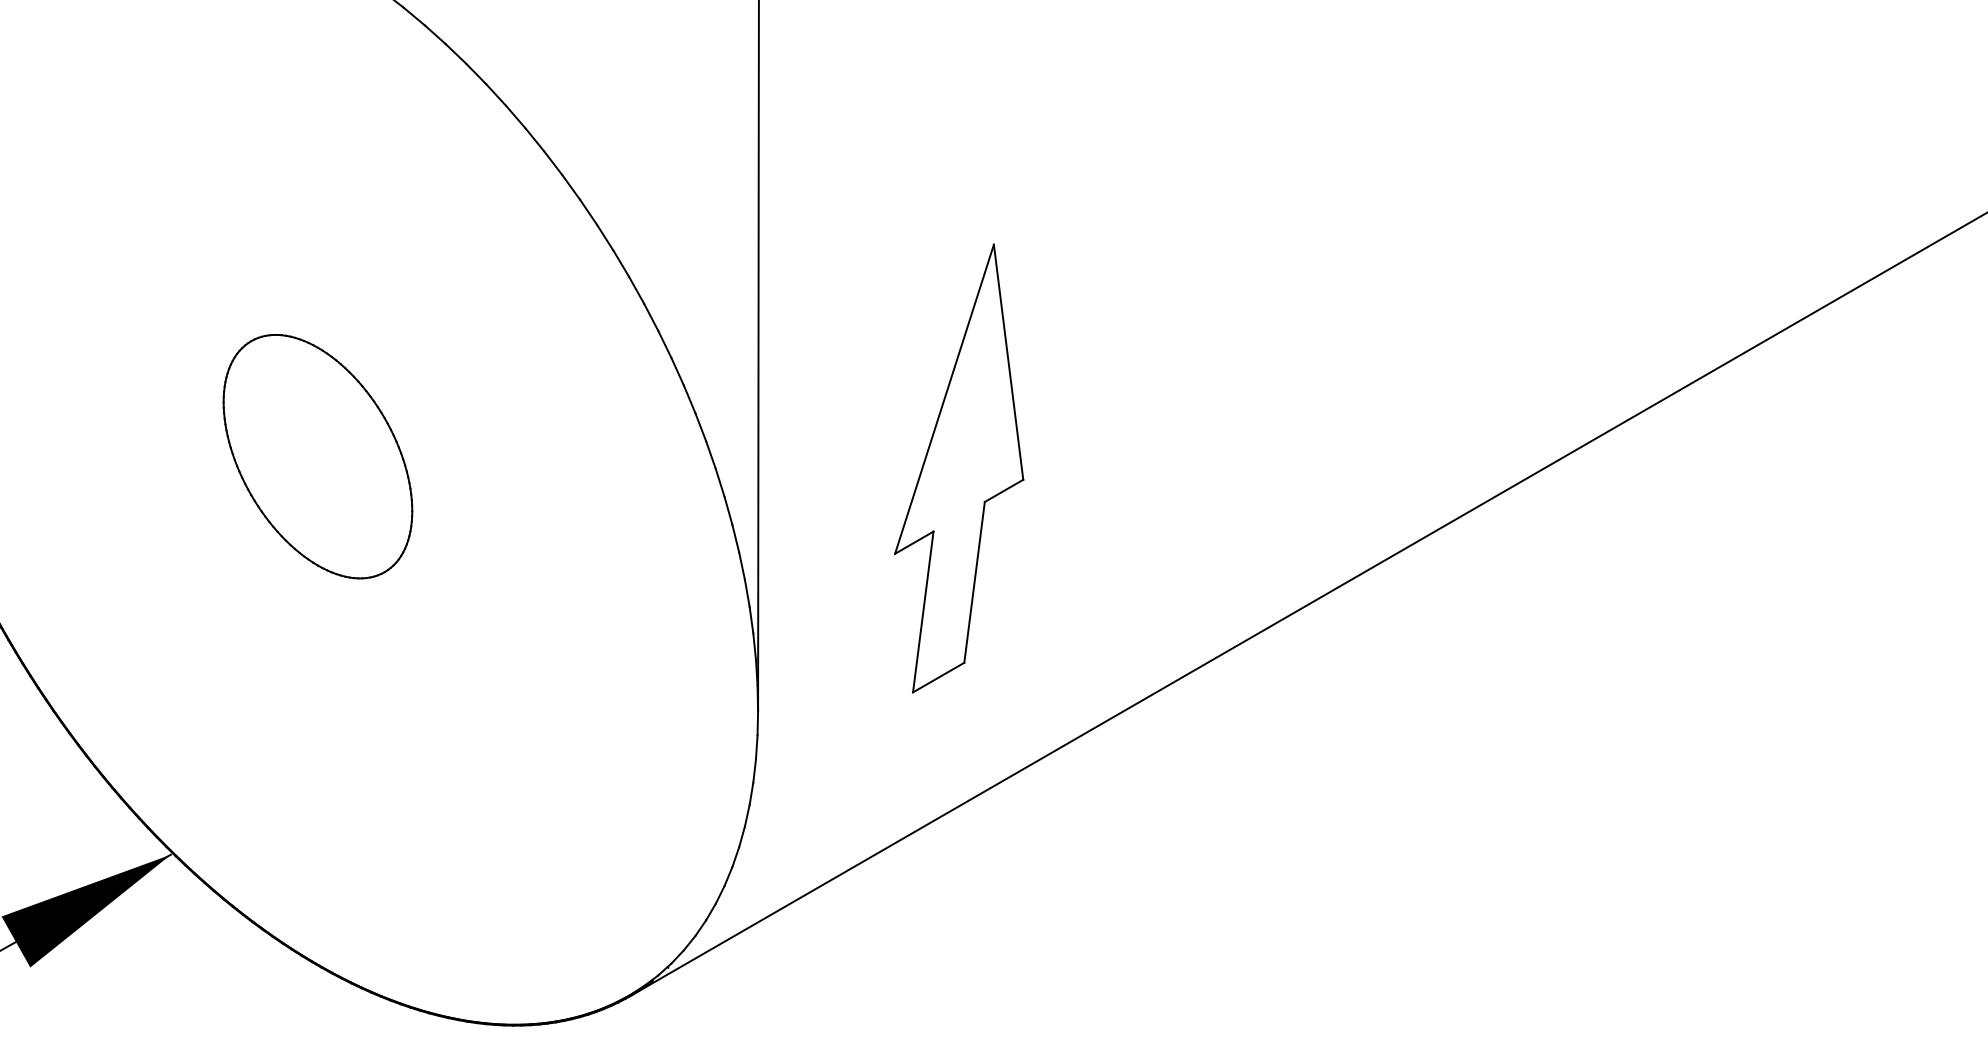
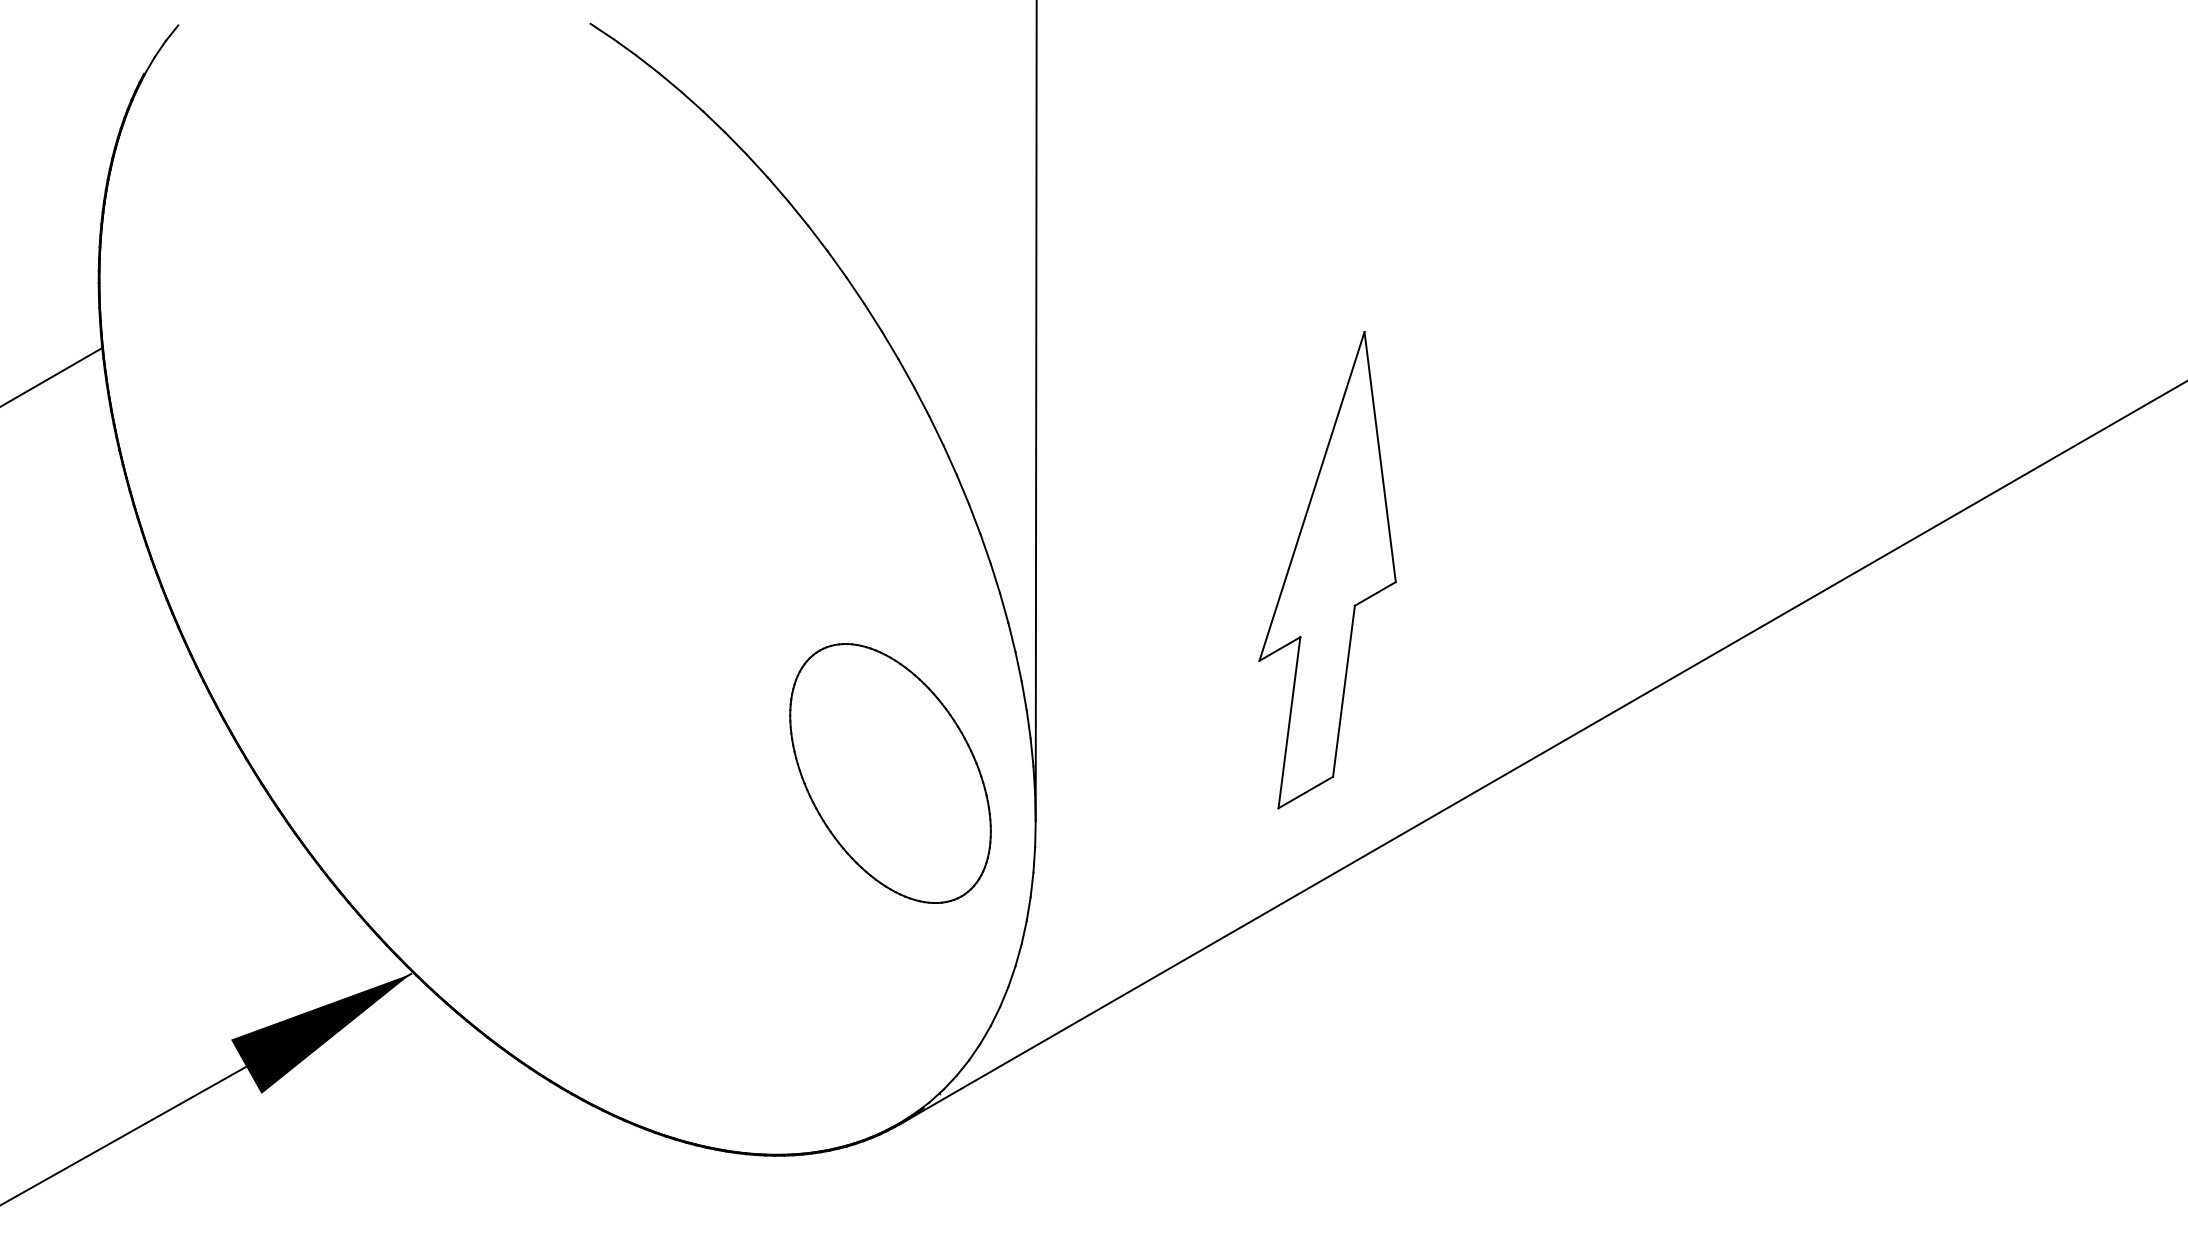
part: (317, 456) -> (890, 773), moved
part: (959, 468) -> (1327, 570), moved

